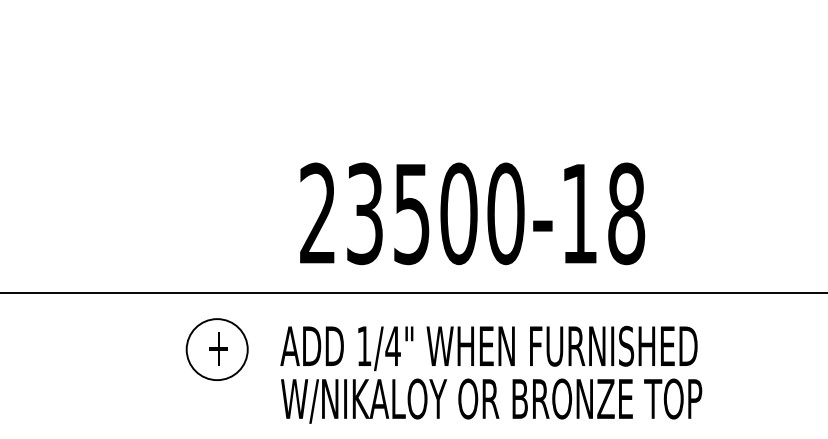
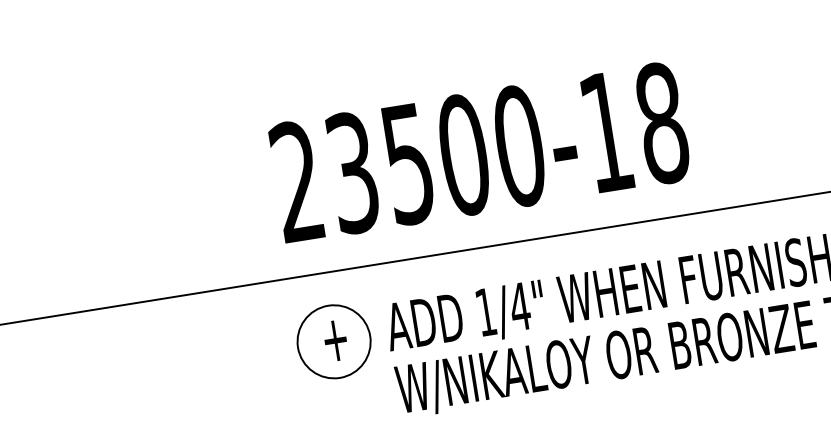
text: (472, 213) -> (479, 152), moved
part: (216, 349) -> (333, 341), moved

